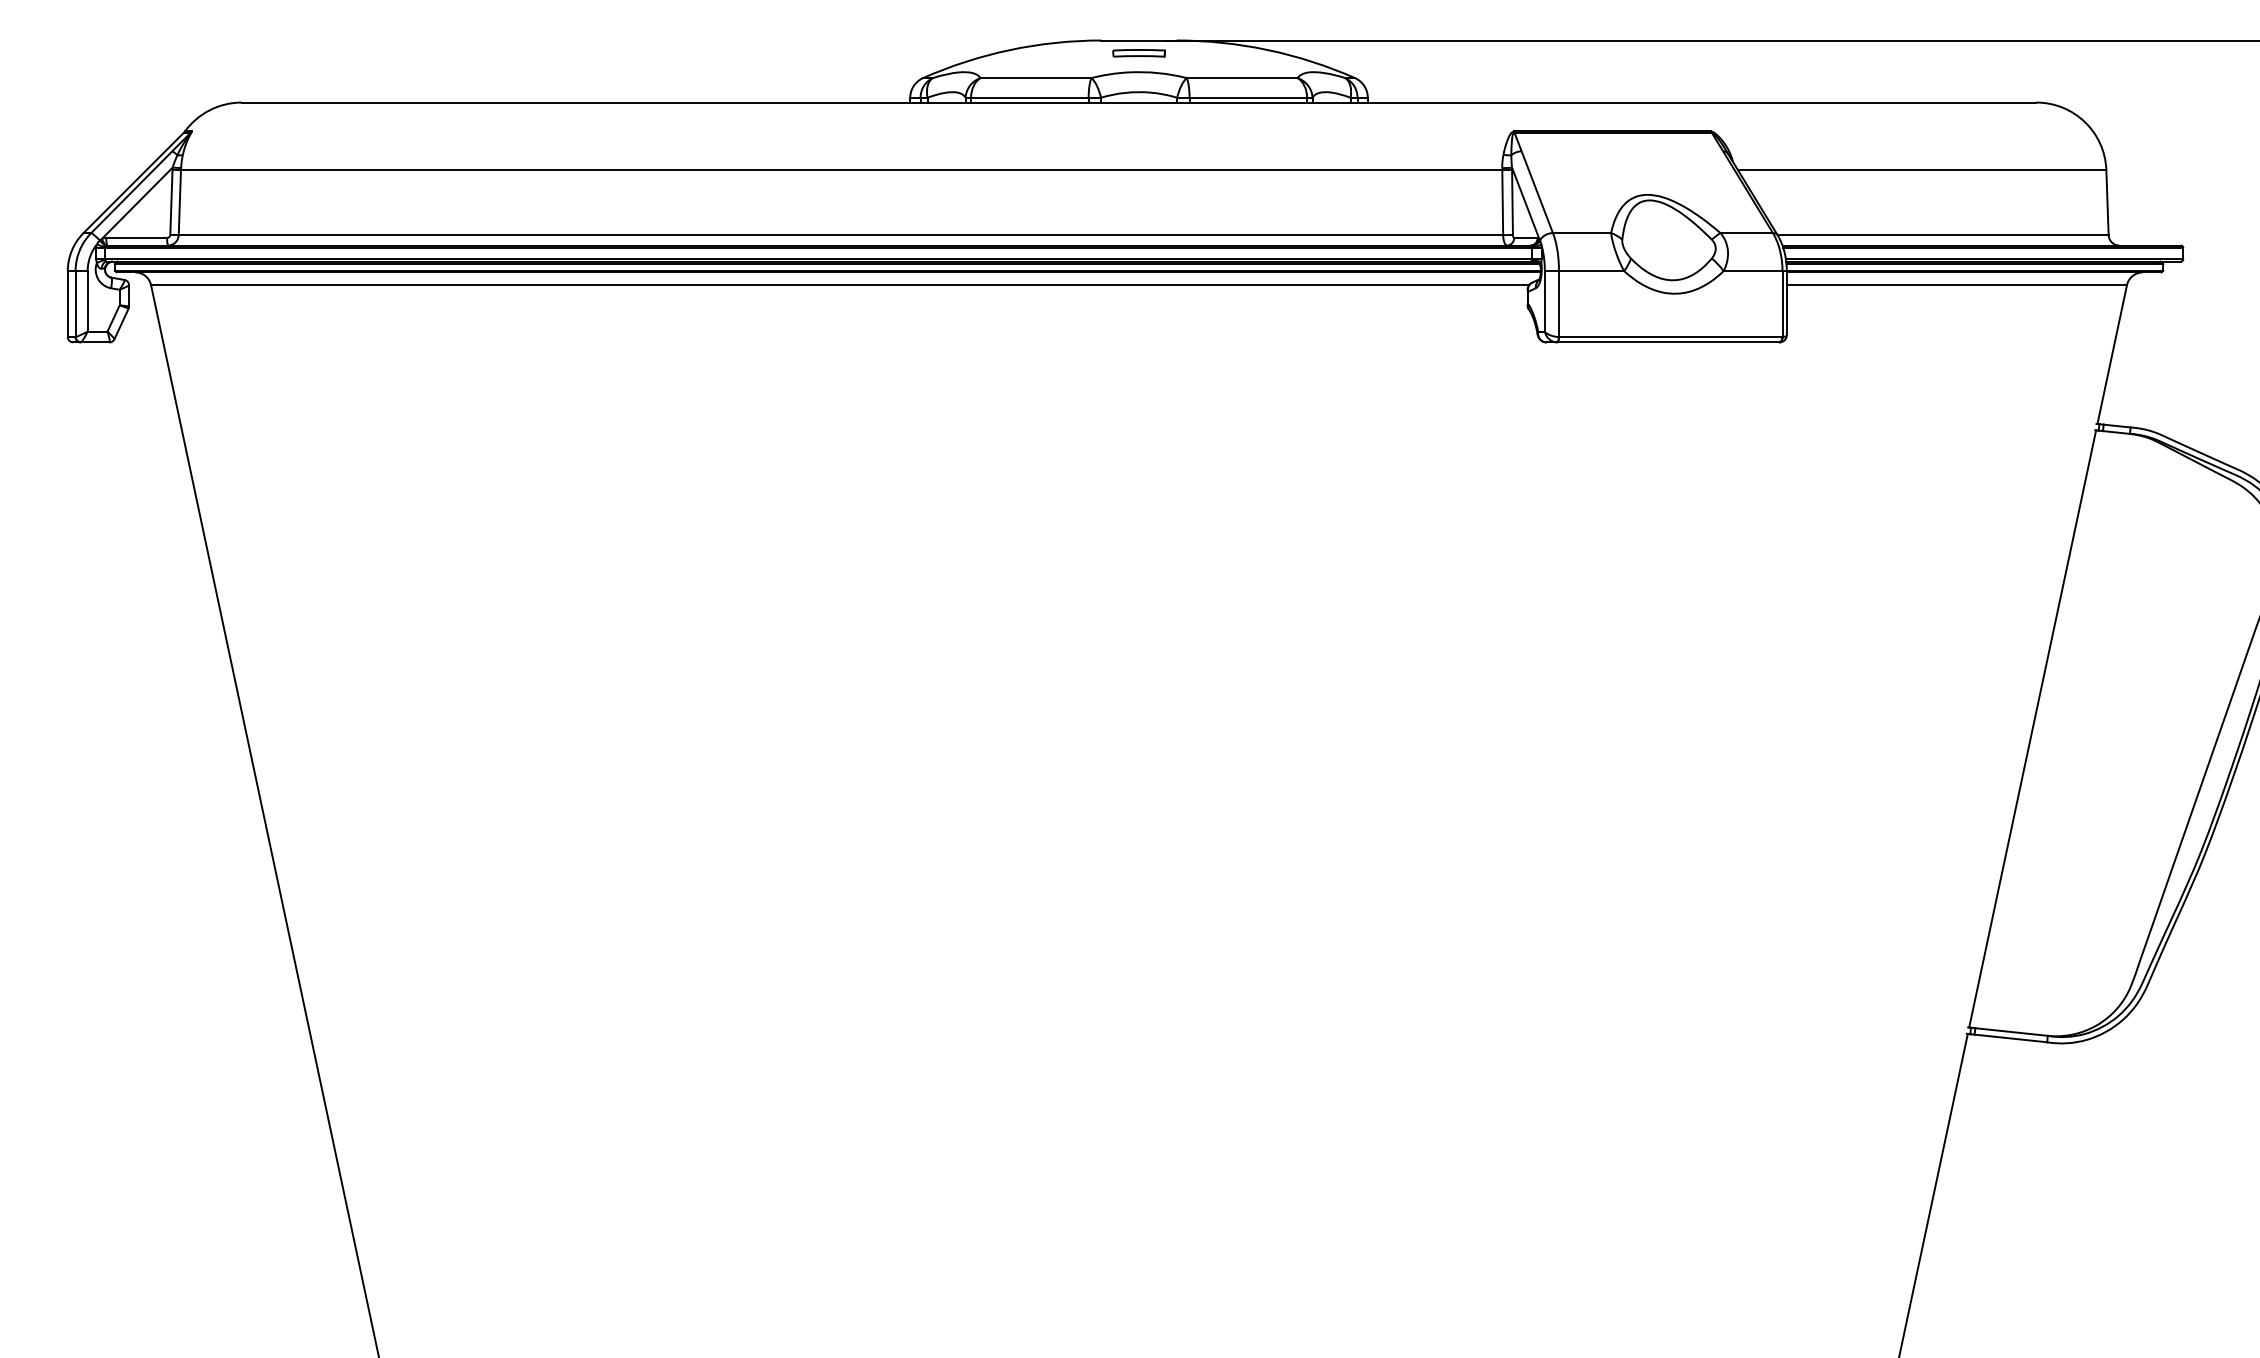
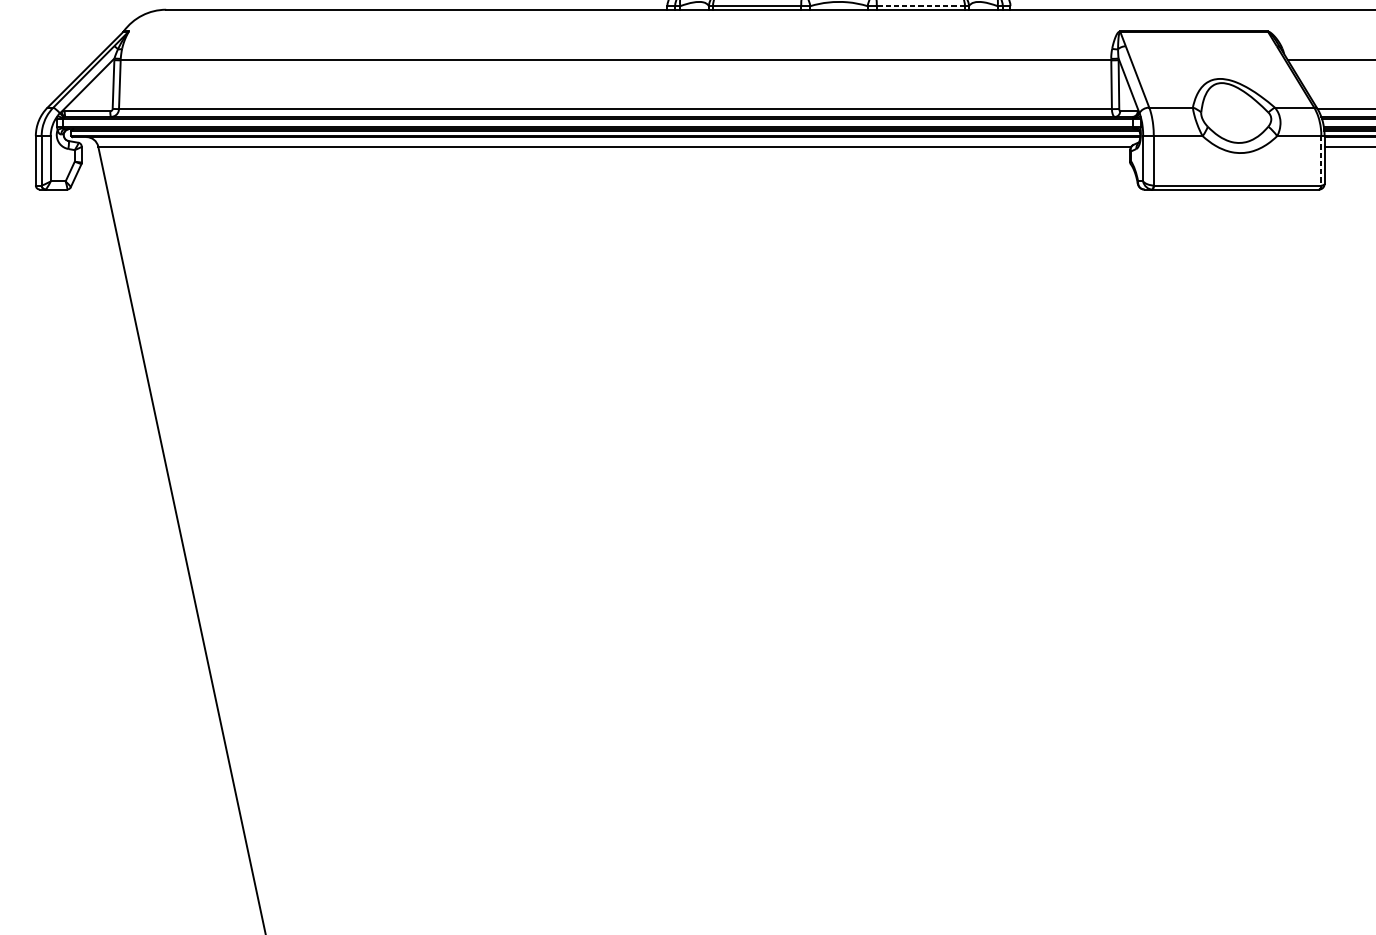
line: (1248, 97) -> (921, 5), solid -> dashed
line: (1782, 304) -> (1321, 161), solid -> dashed

